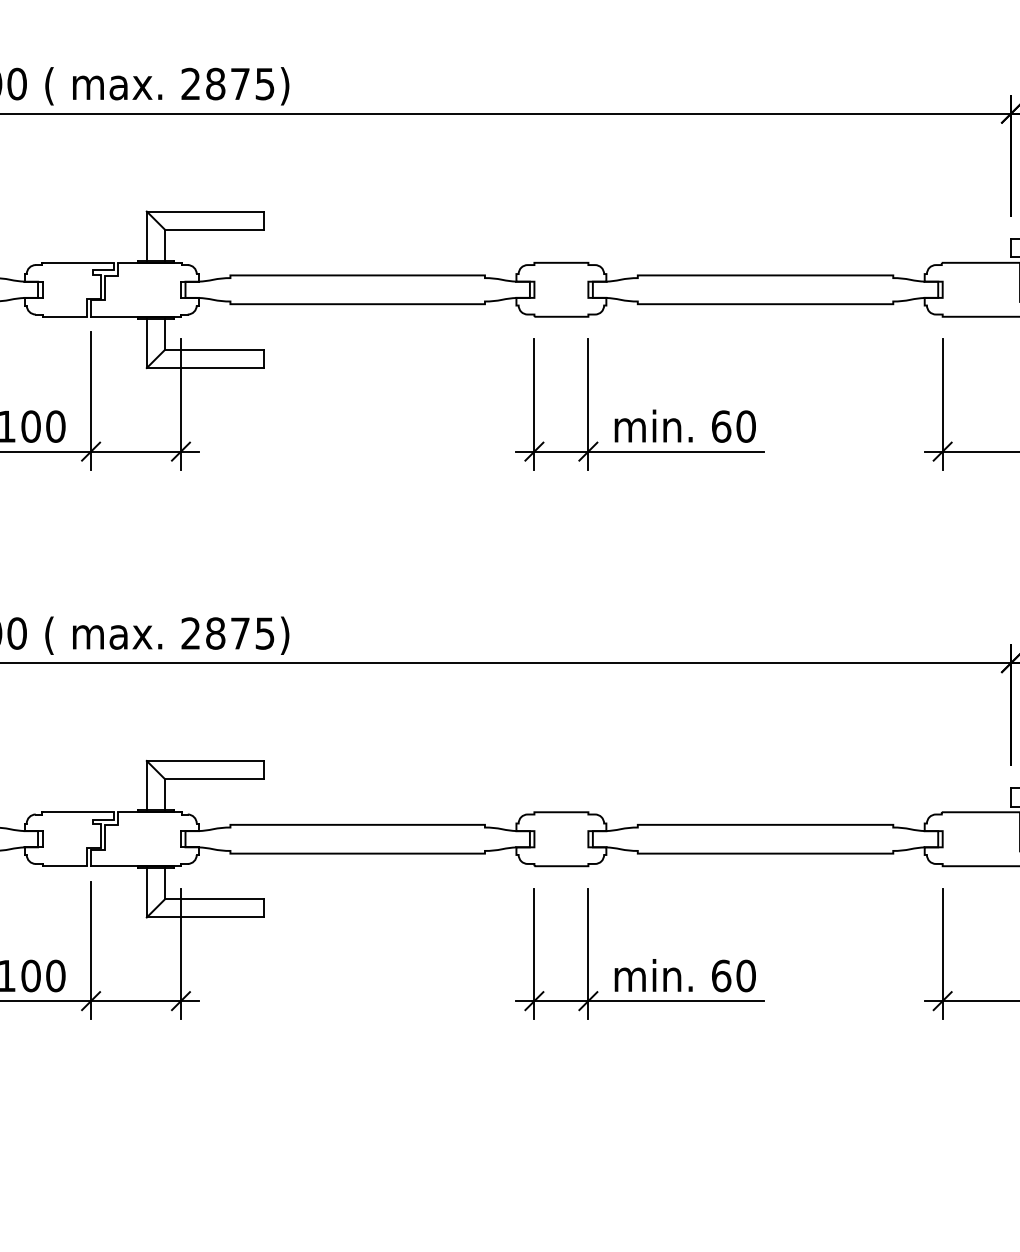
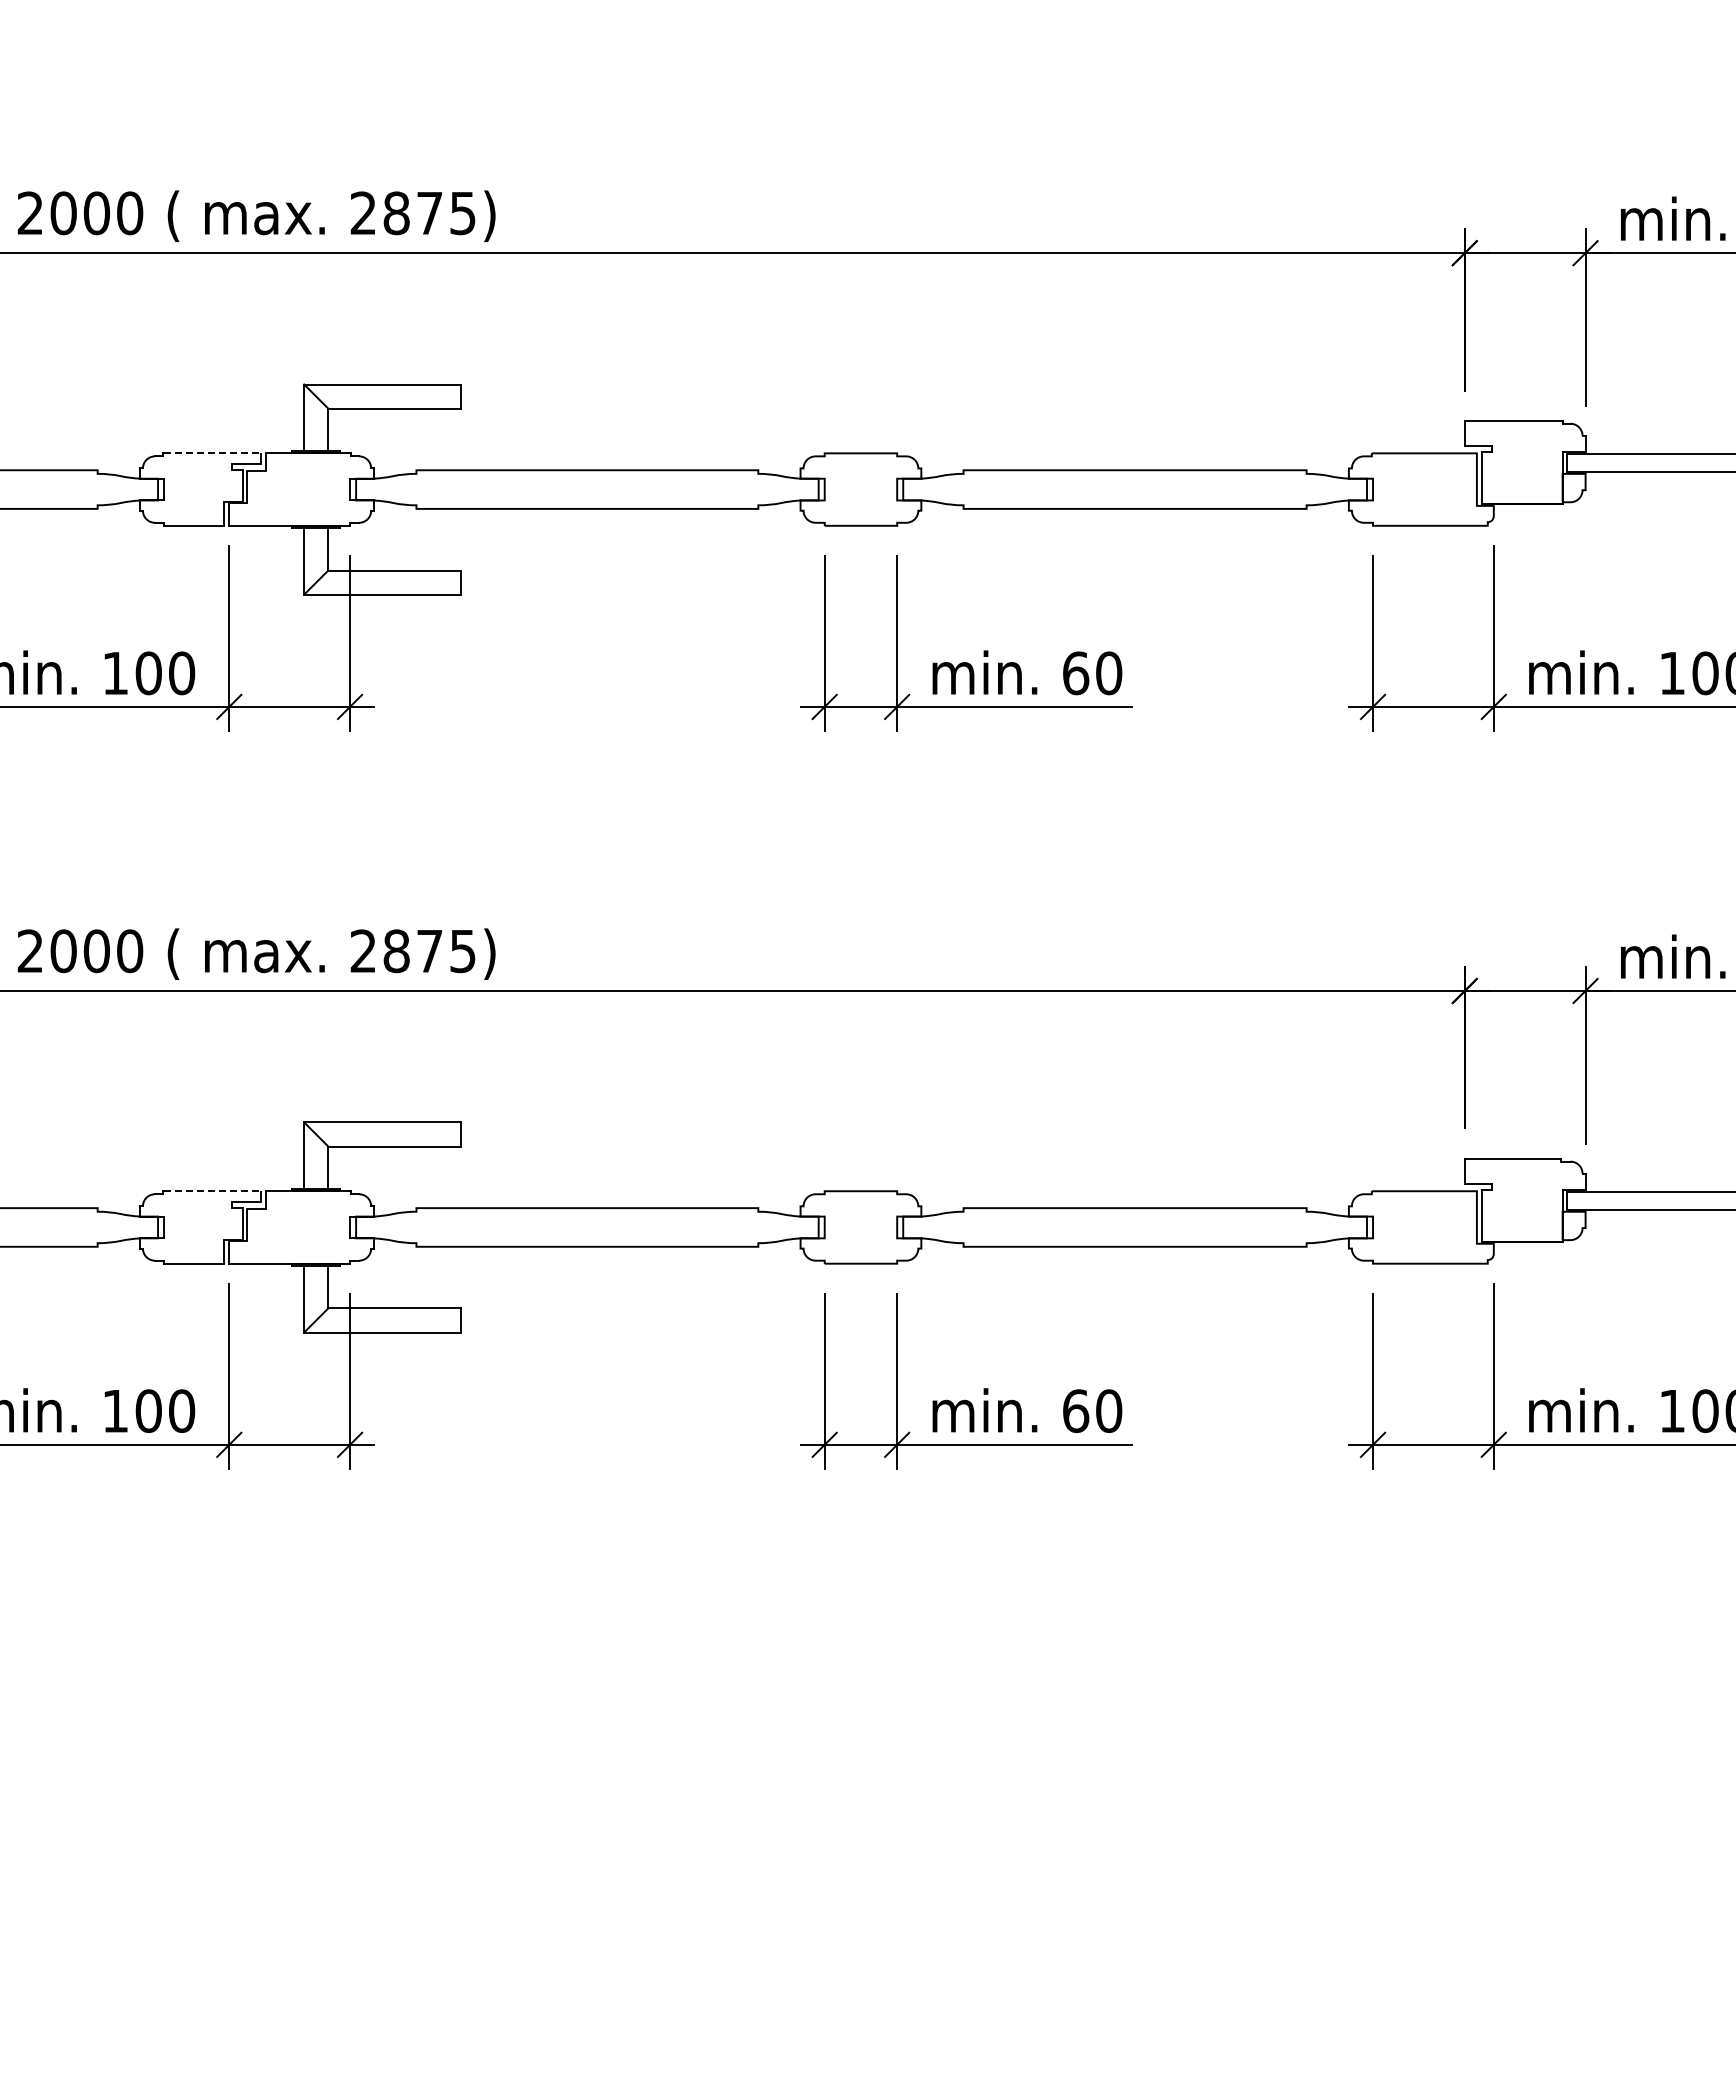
line: (78, 262) -> (212, 453), solid -> dashed
line: (78, 812) -> (212, 1191), solid -> dashed

